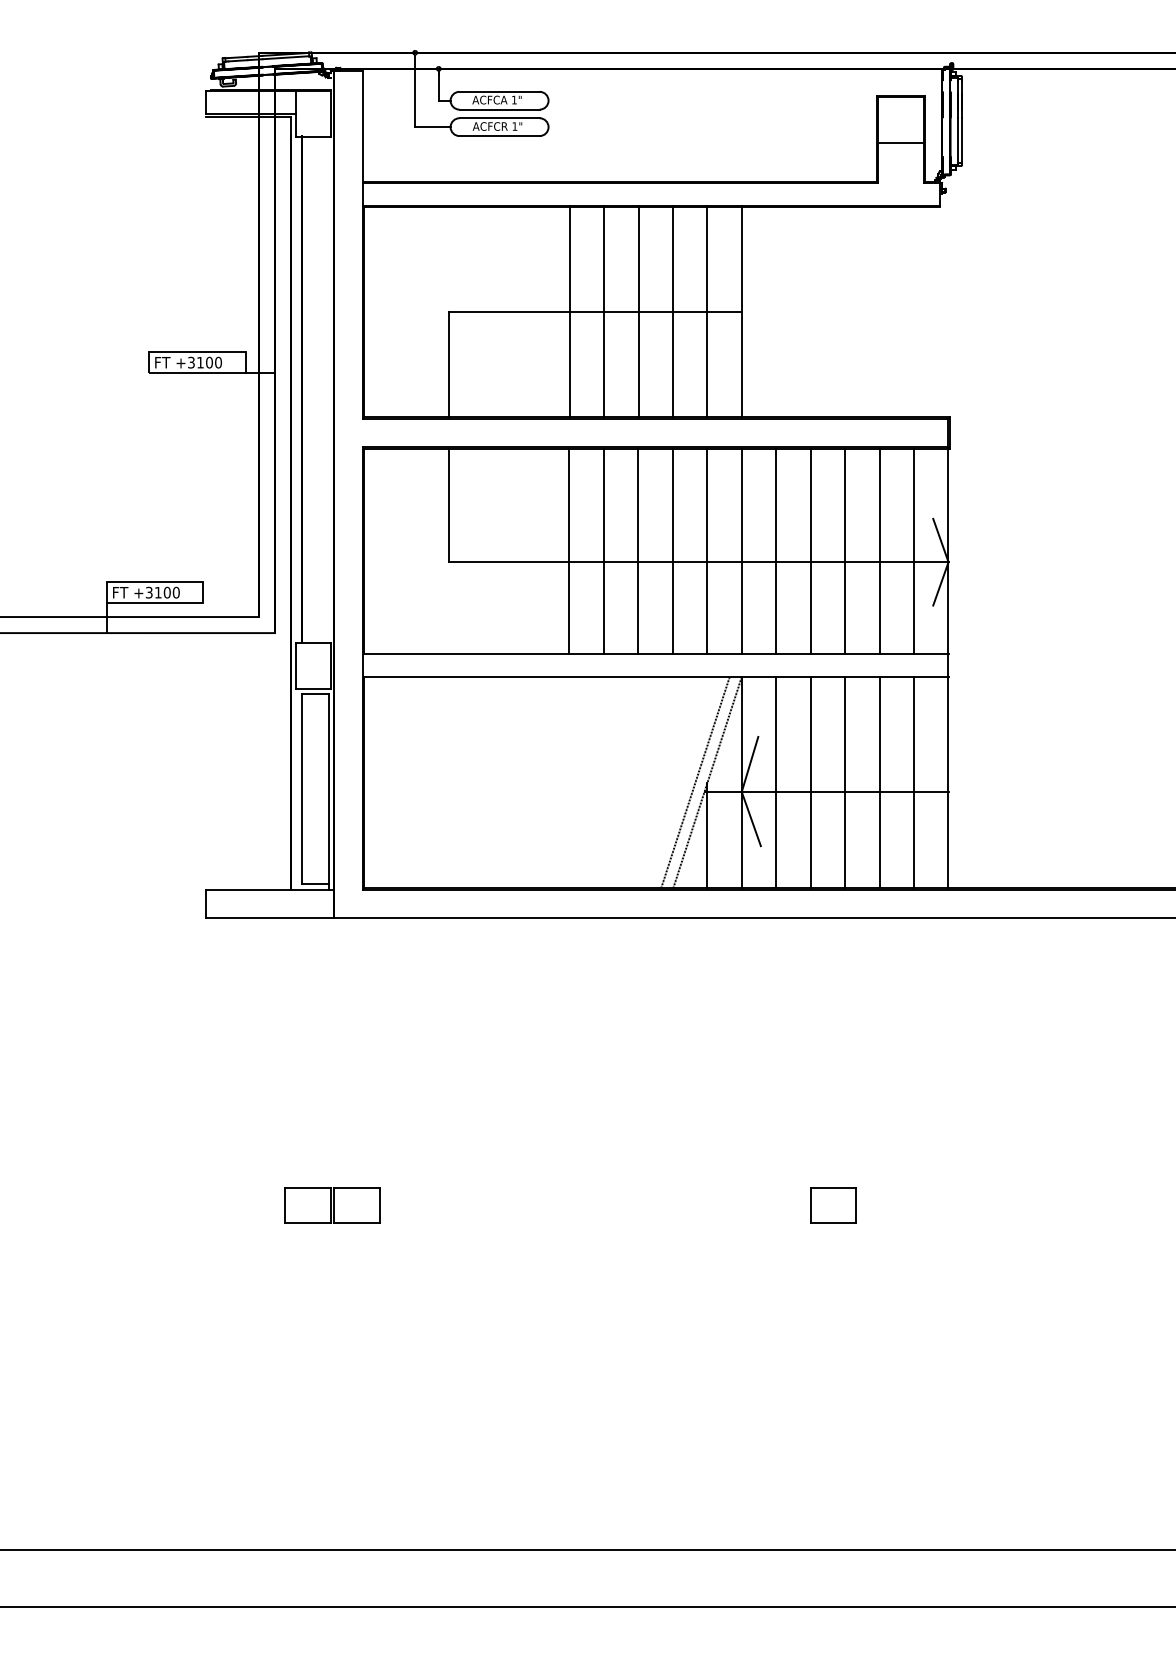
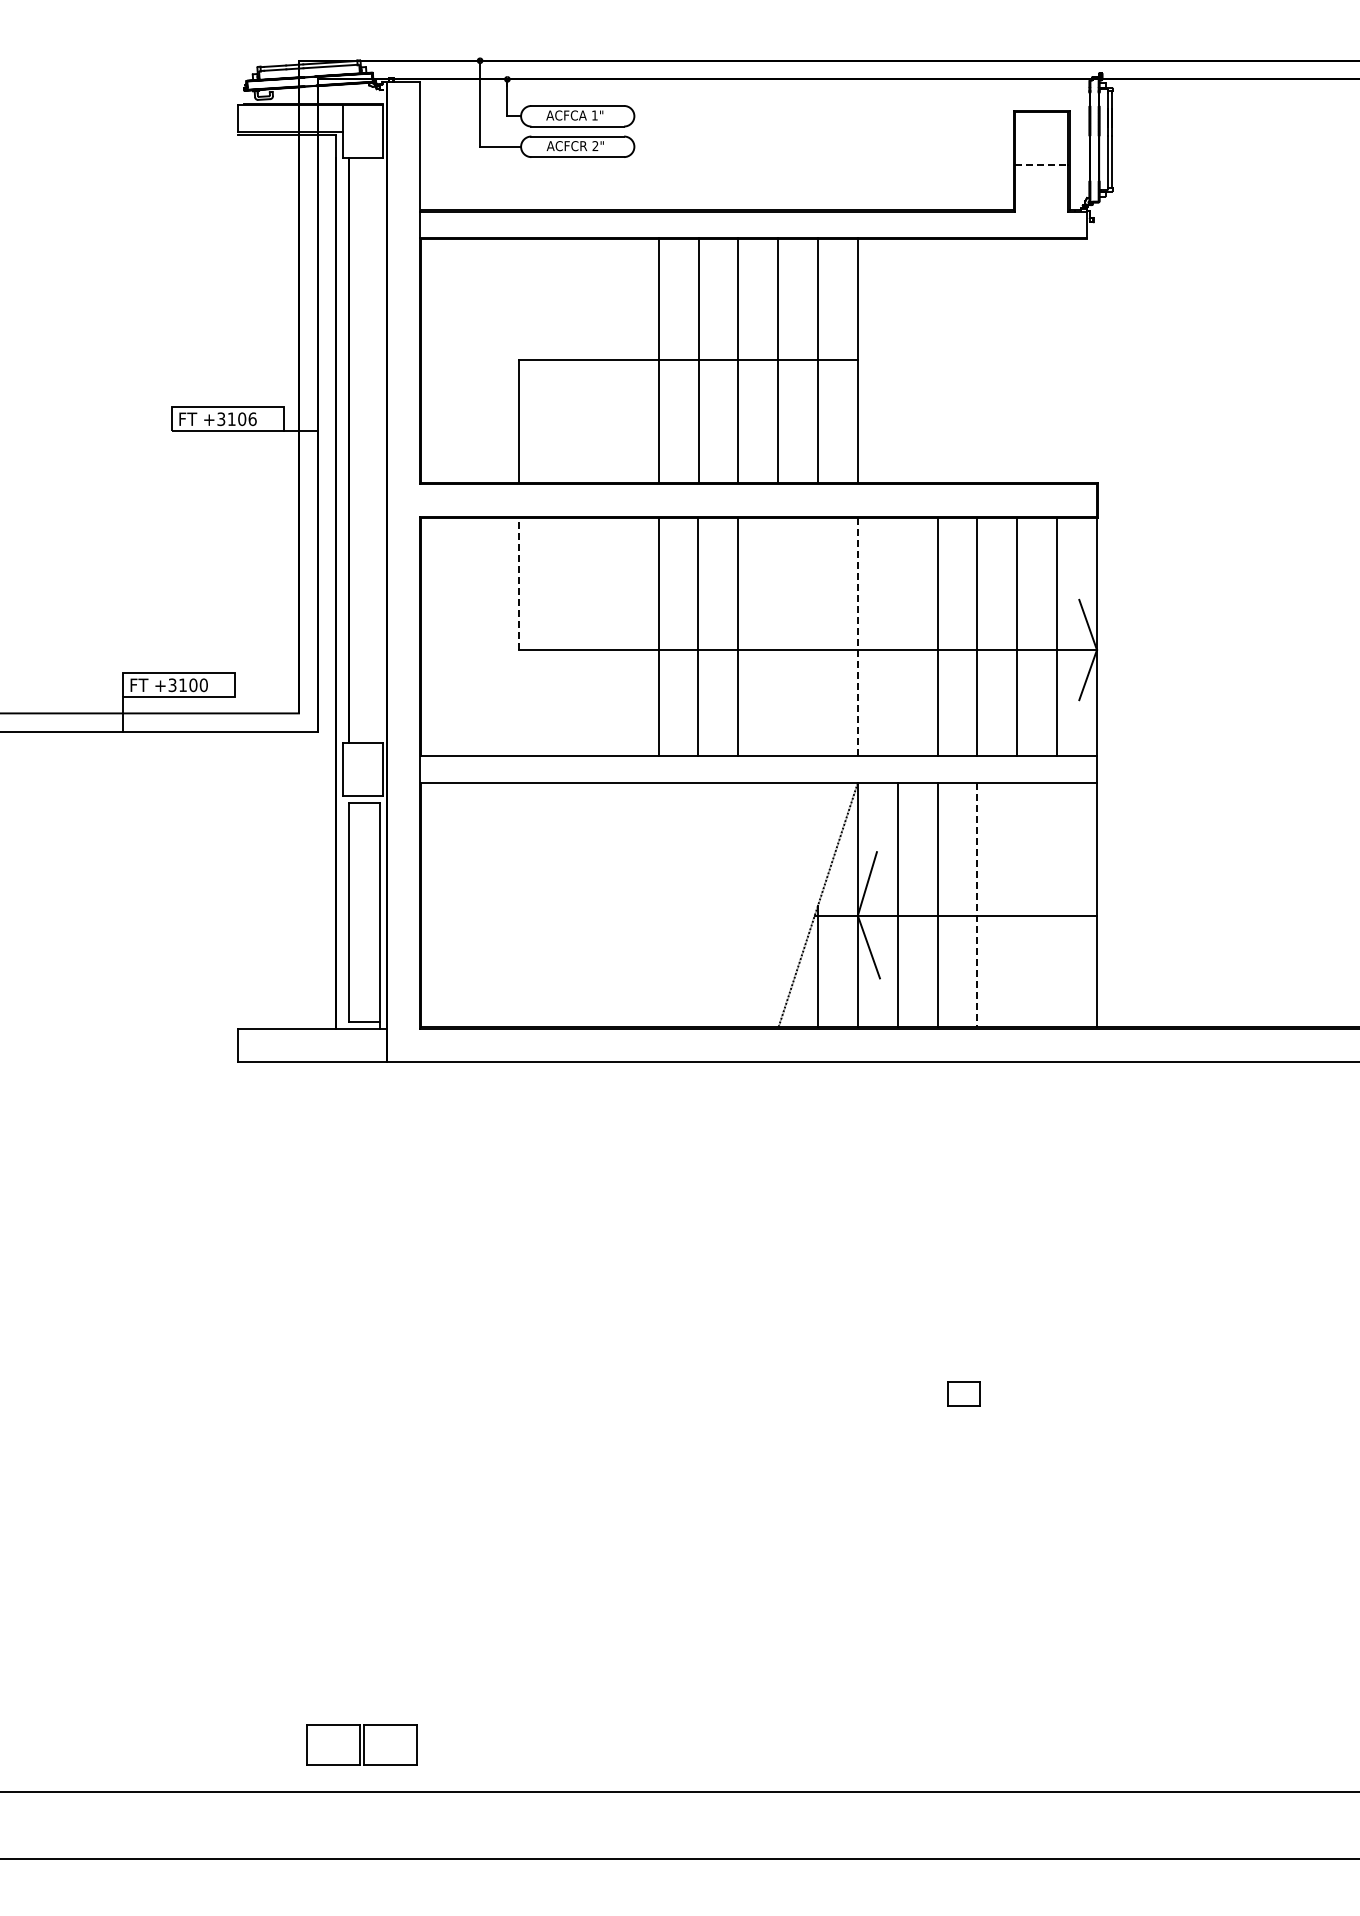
text: (514, 126) -> (595, 145), 1" -> 2"
line: (900, 143) -> (1041, 165), solid -> dashed
text: (218, 362) -> (252, 418), +3100 -> +3106
line: (448, 505) -> (518, 584), solid -> dashed
line: (673, 551) -> (778, 637), removed
line: (707, 551) -> (818, 637), removed
line: (741, 551) -> (857, 637), solid -> dashed
line: (776, 551) -> (897, 637), removed
line: (694, 782) -> (803, 904), removed
line: (879, 782) -> (1017, 904), removed
line: (914, 782) -> (1057, 904), removed
line: (845, 783) -> (977, 905), solid -> dashed
part: (332, 1205) -> (361, 1744), moved
part: (833, 1205) -> (963, 1393), size x0.6

